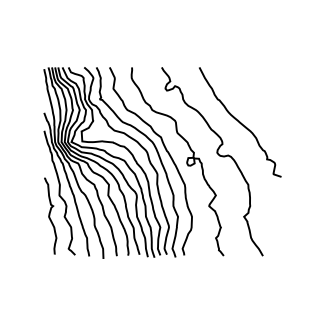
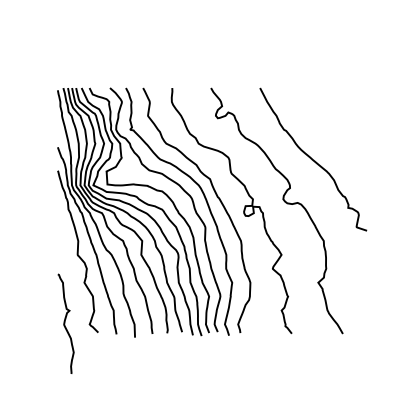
curve: (50, 215) -> (65, 323), moved

